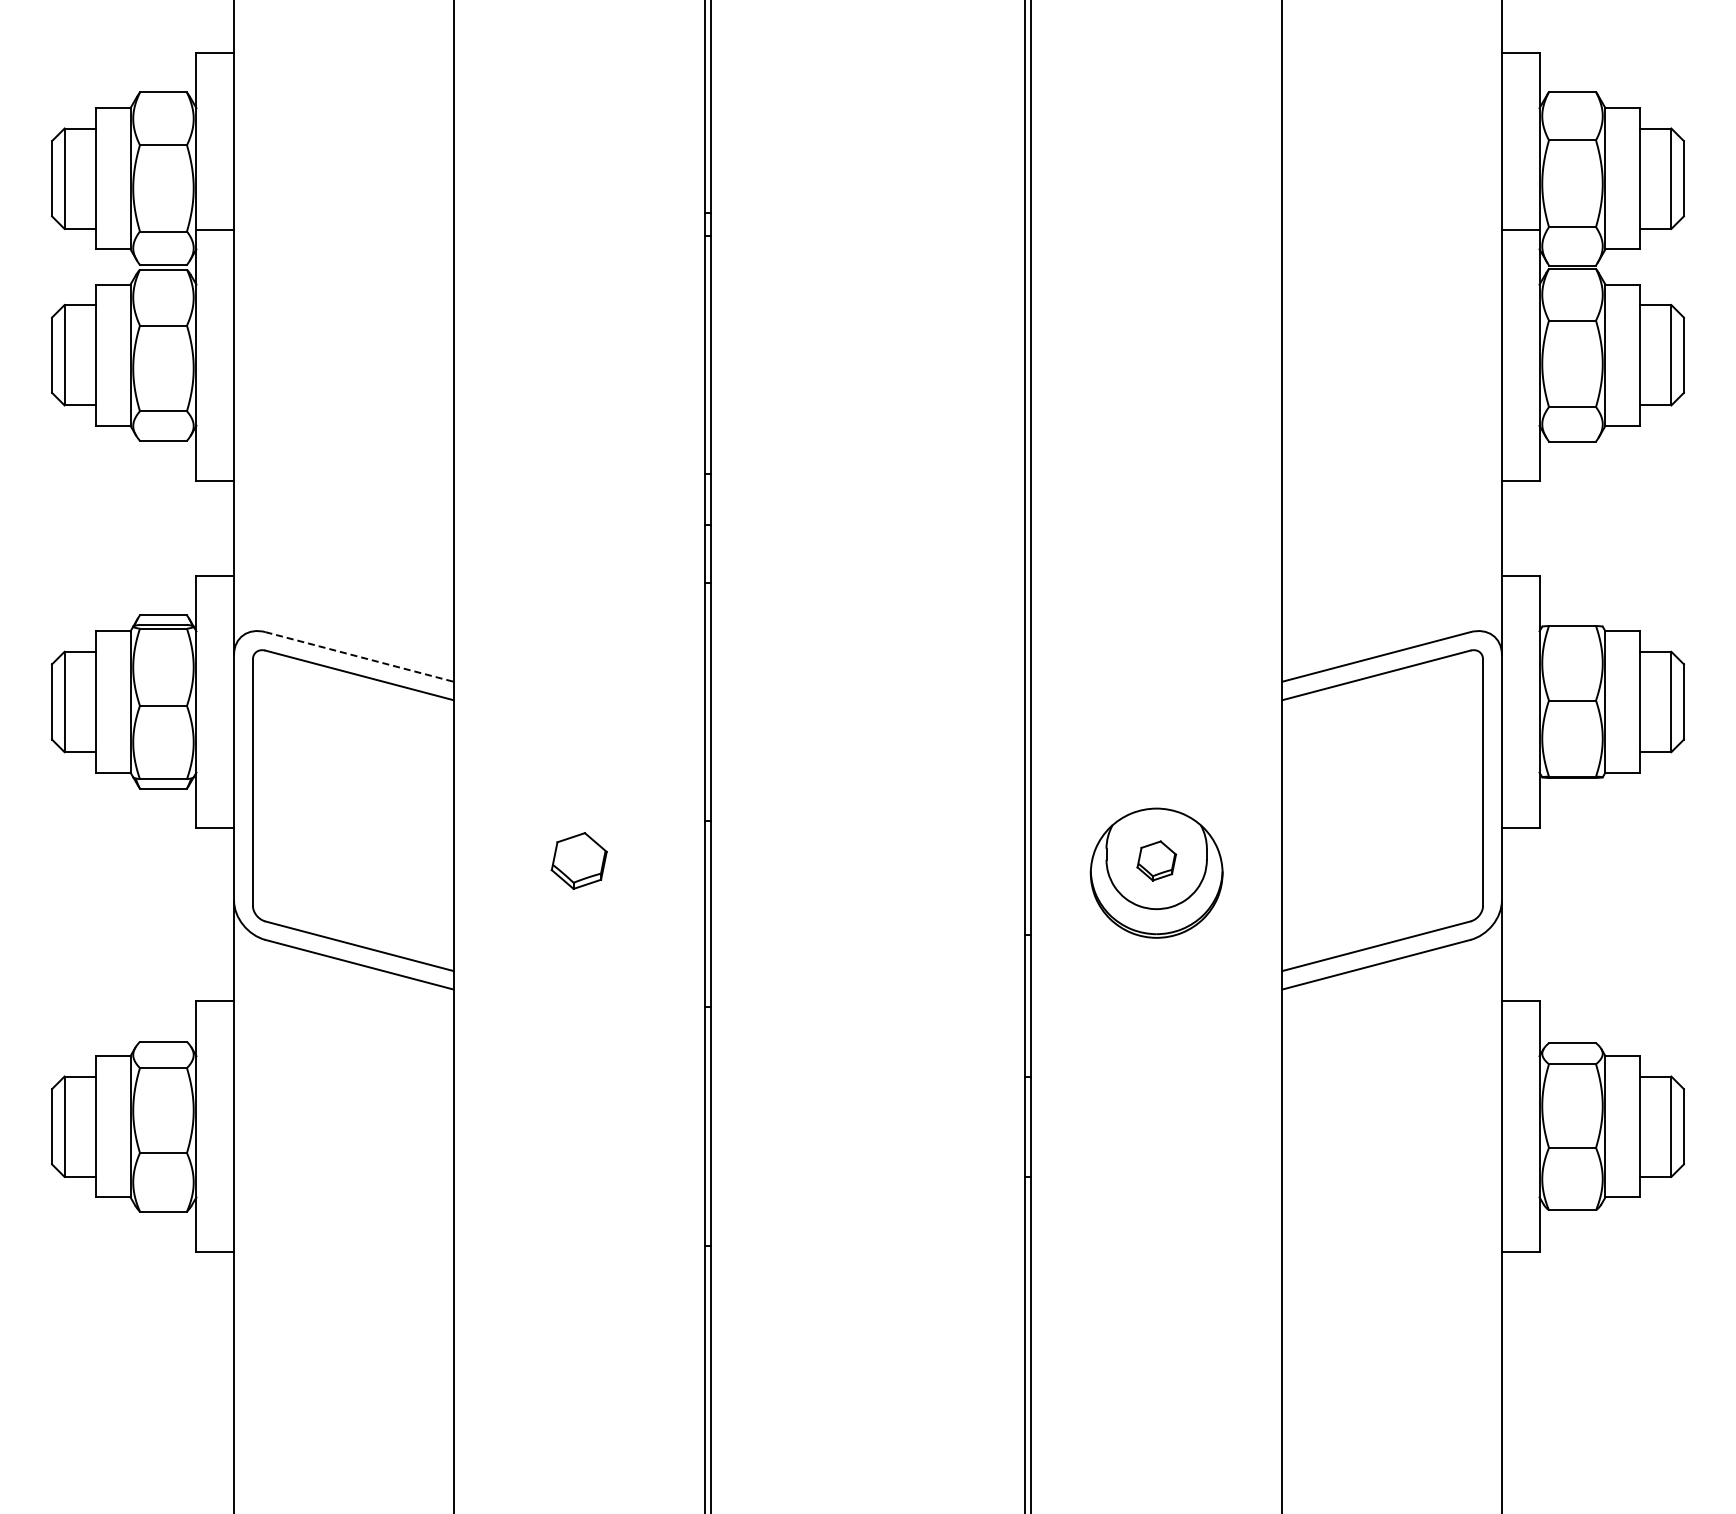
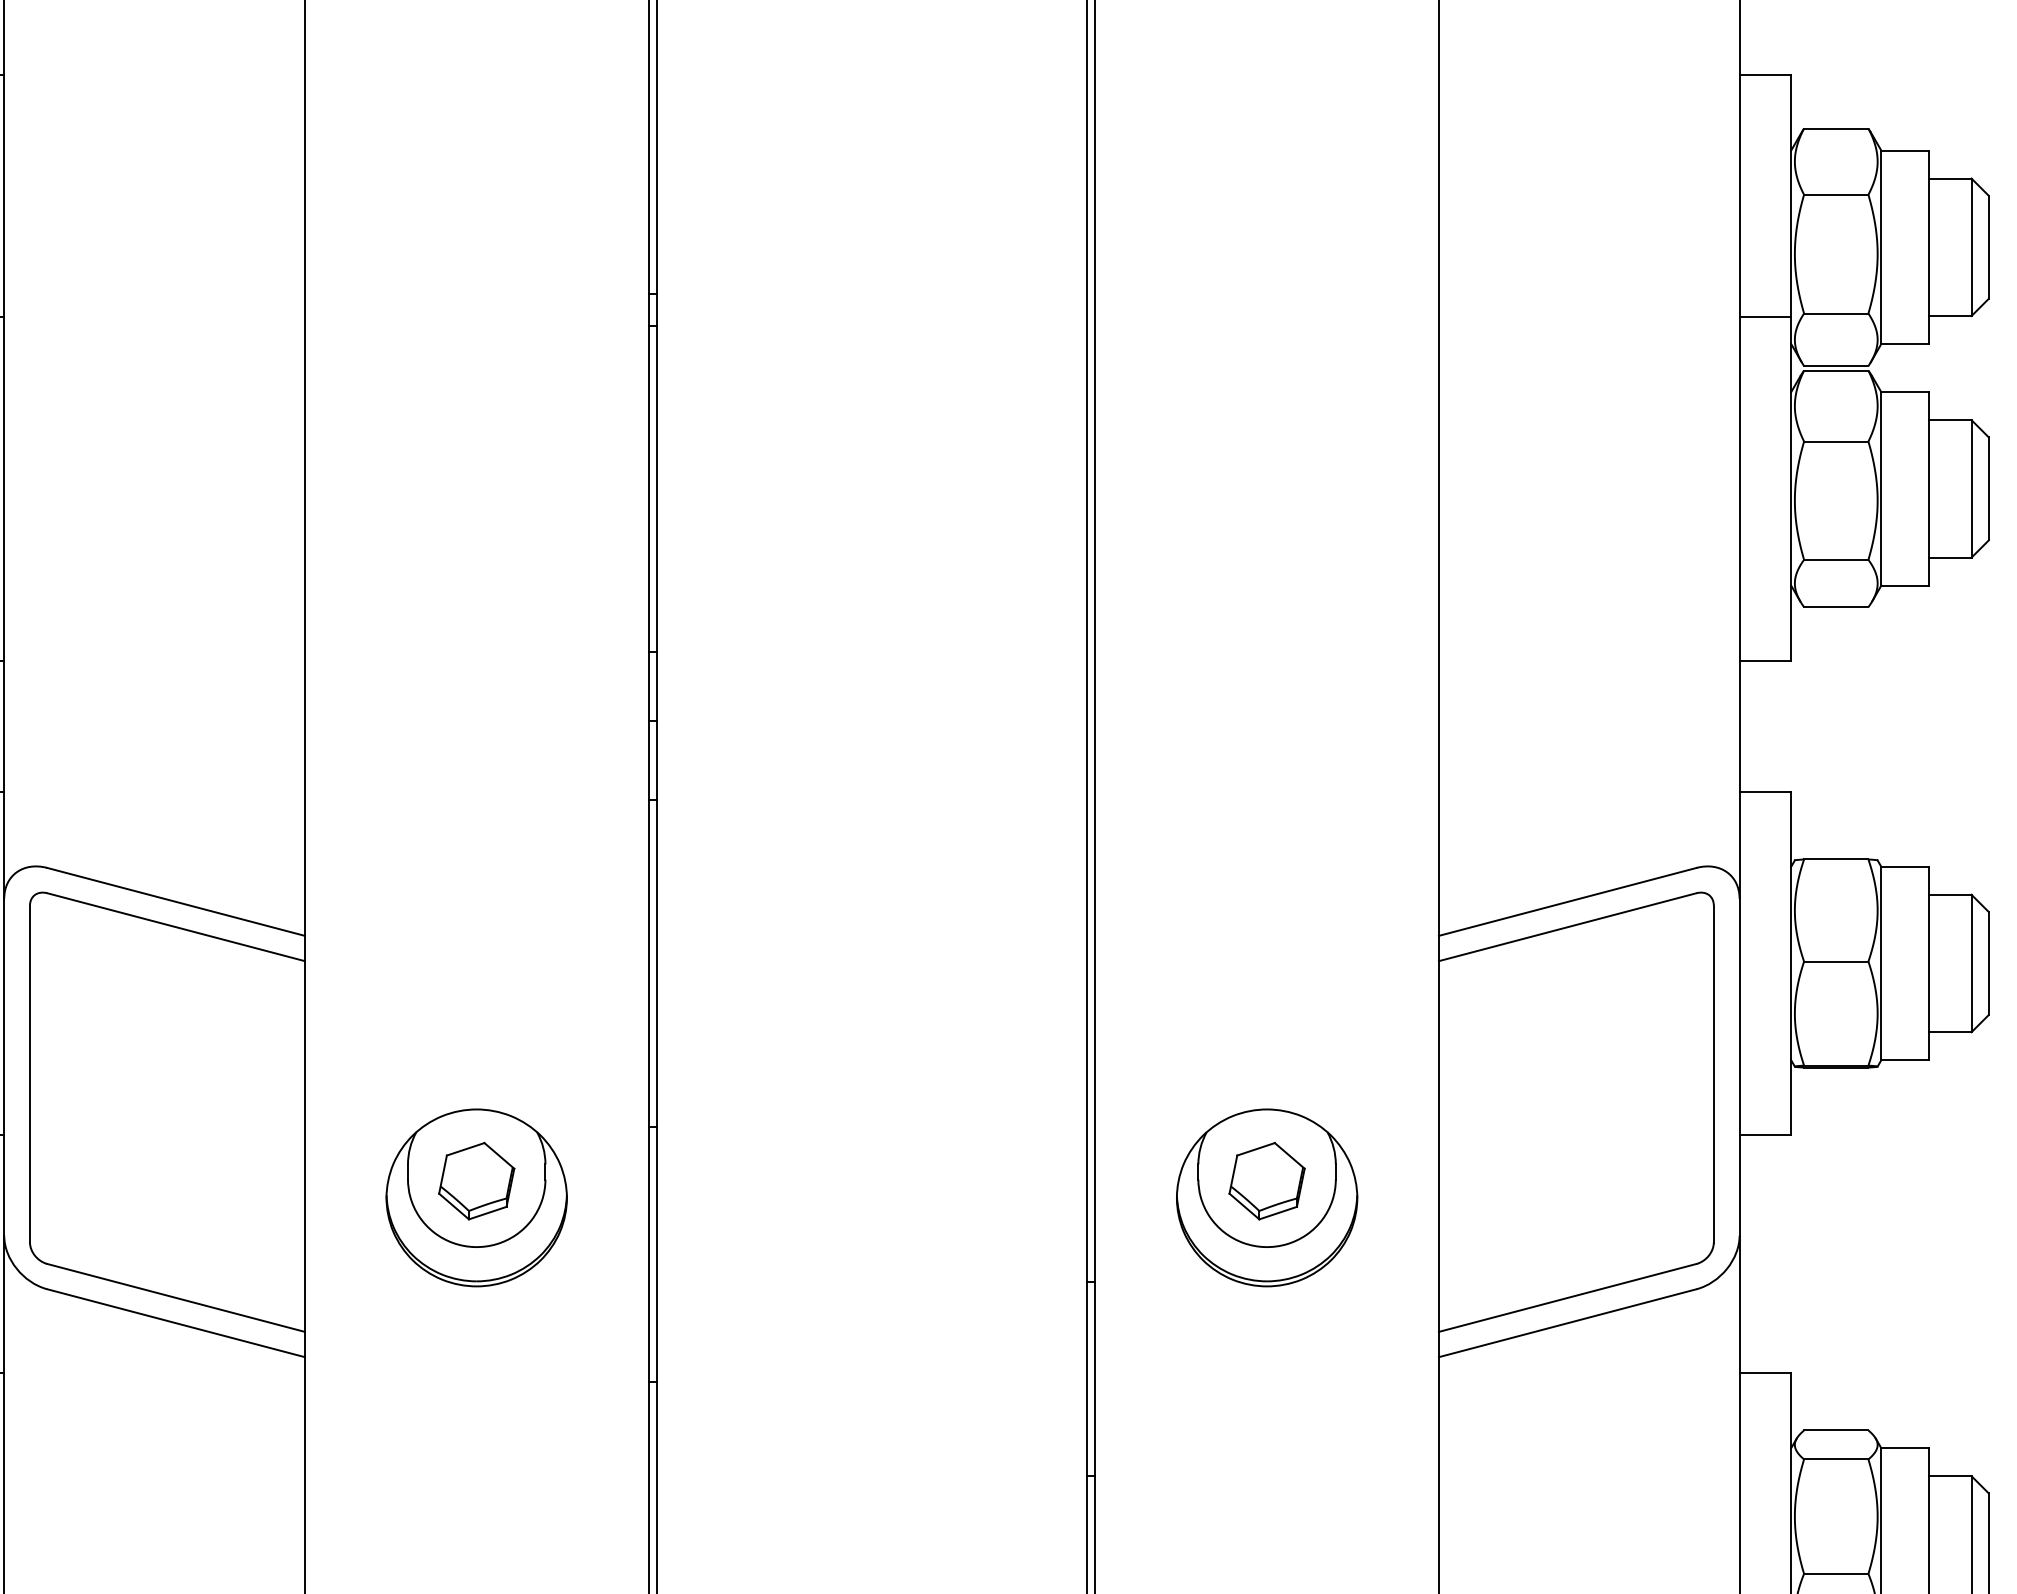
line: (360, 657) -> (177, 902), dashed -> solid
part: (1156, 860) -> (1266, 1180), size x1.43
part: (579, 872) -> (477, 1196), added

